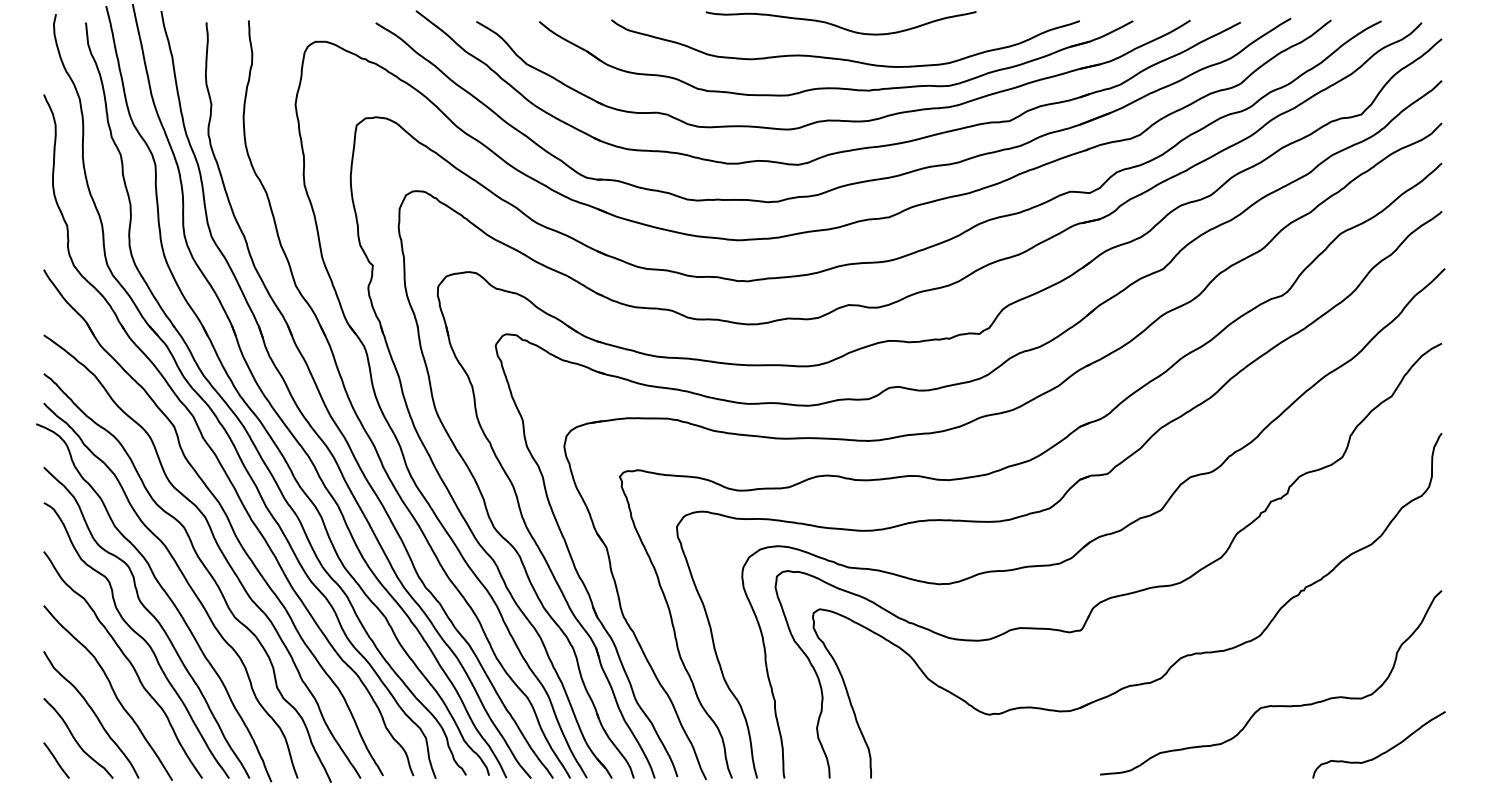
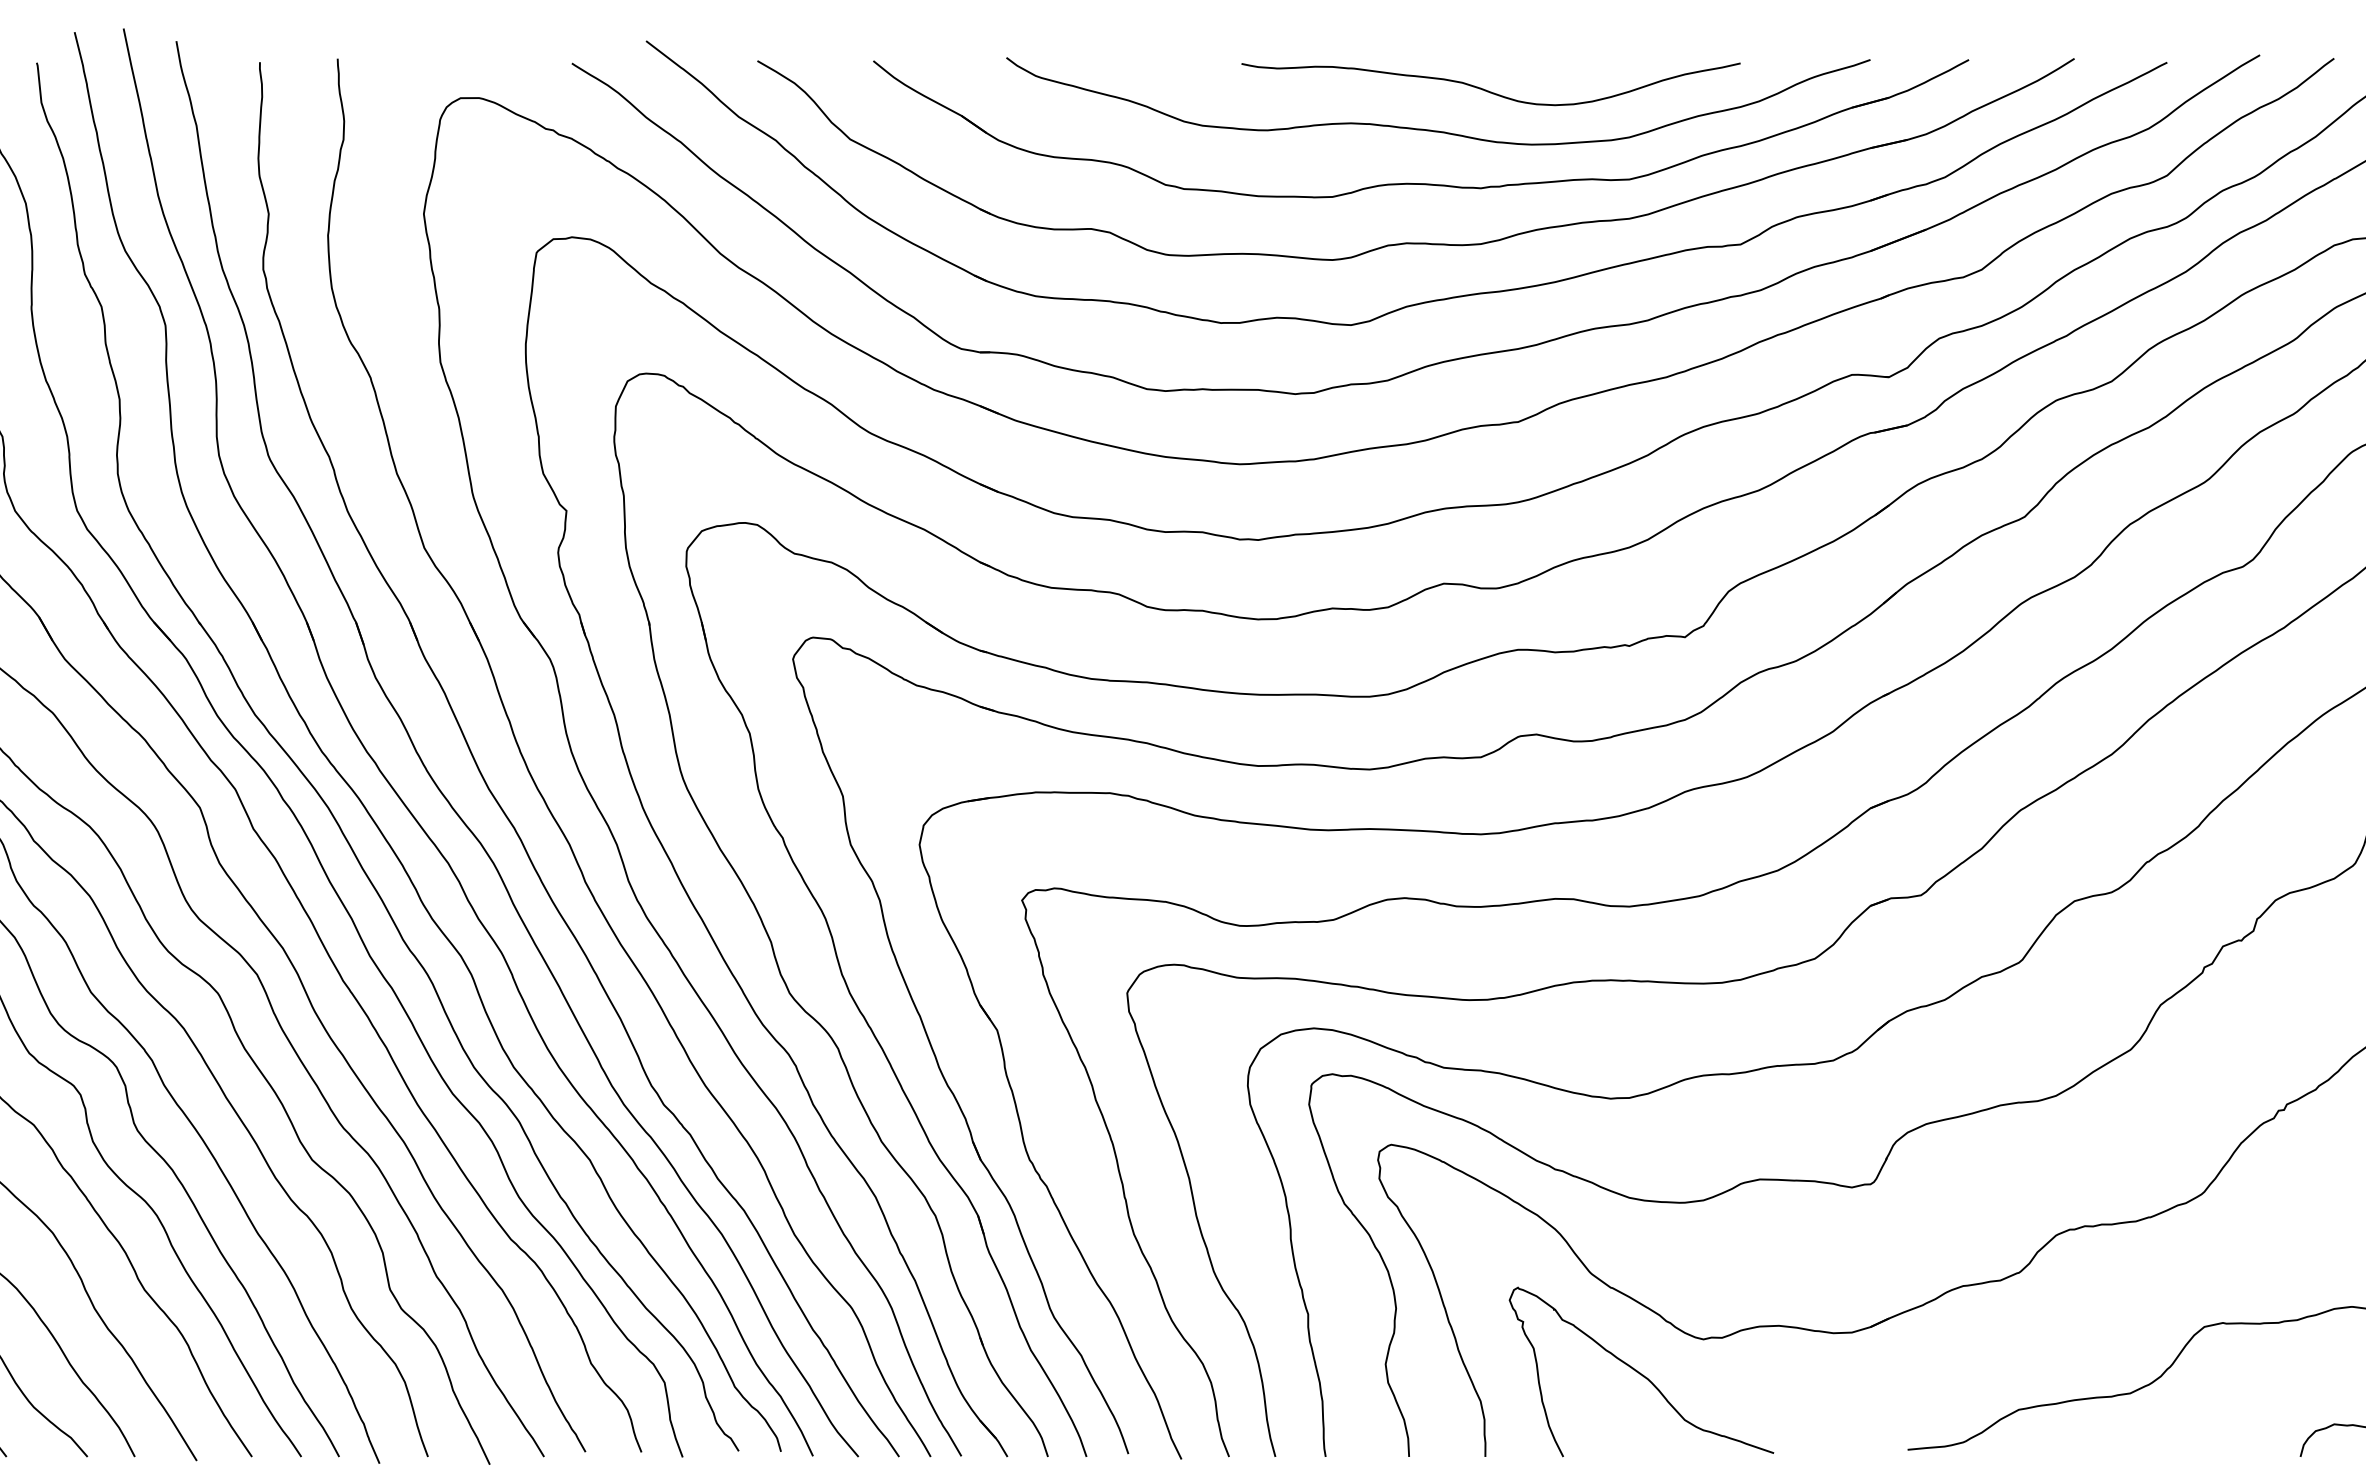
curve: (838, 25) -> (1486, 88), moved
curve: (954, 731) -> (1639, 1370), added

